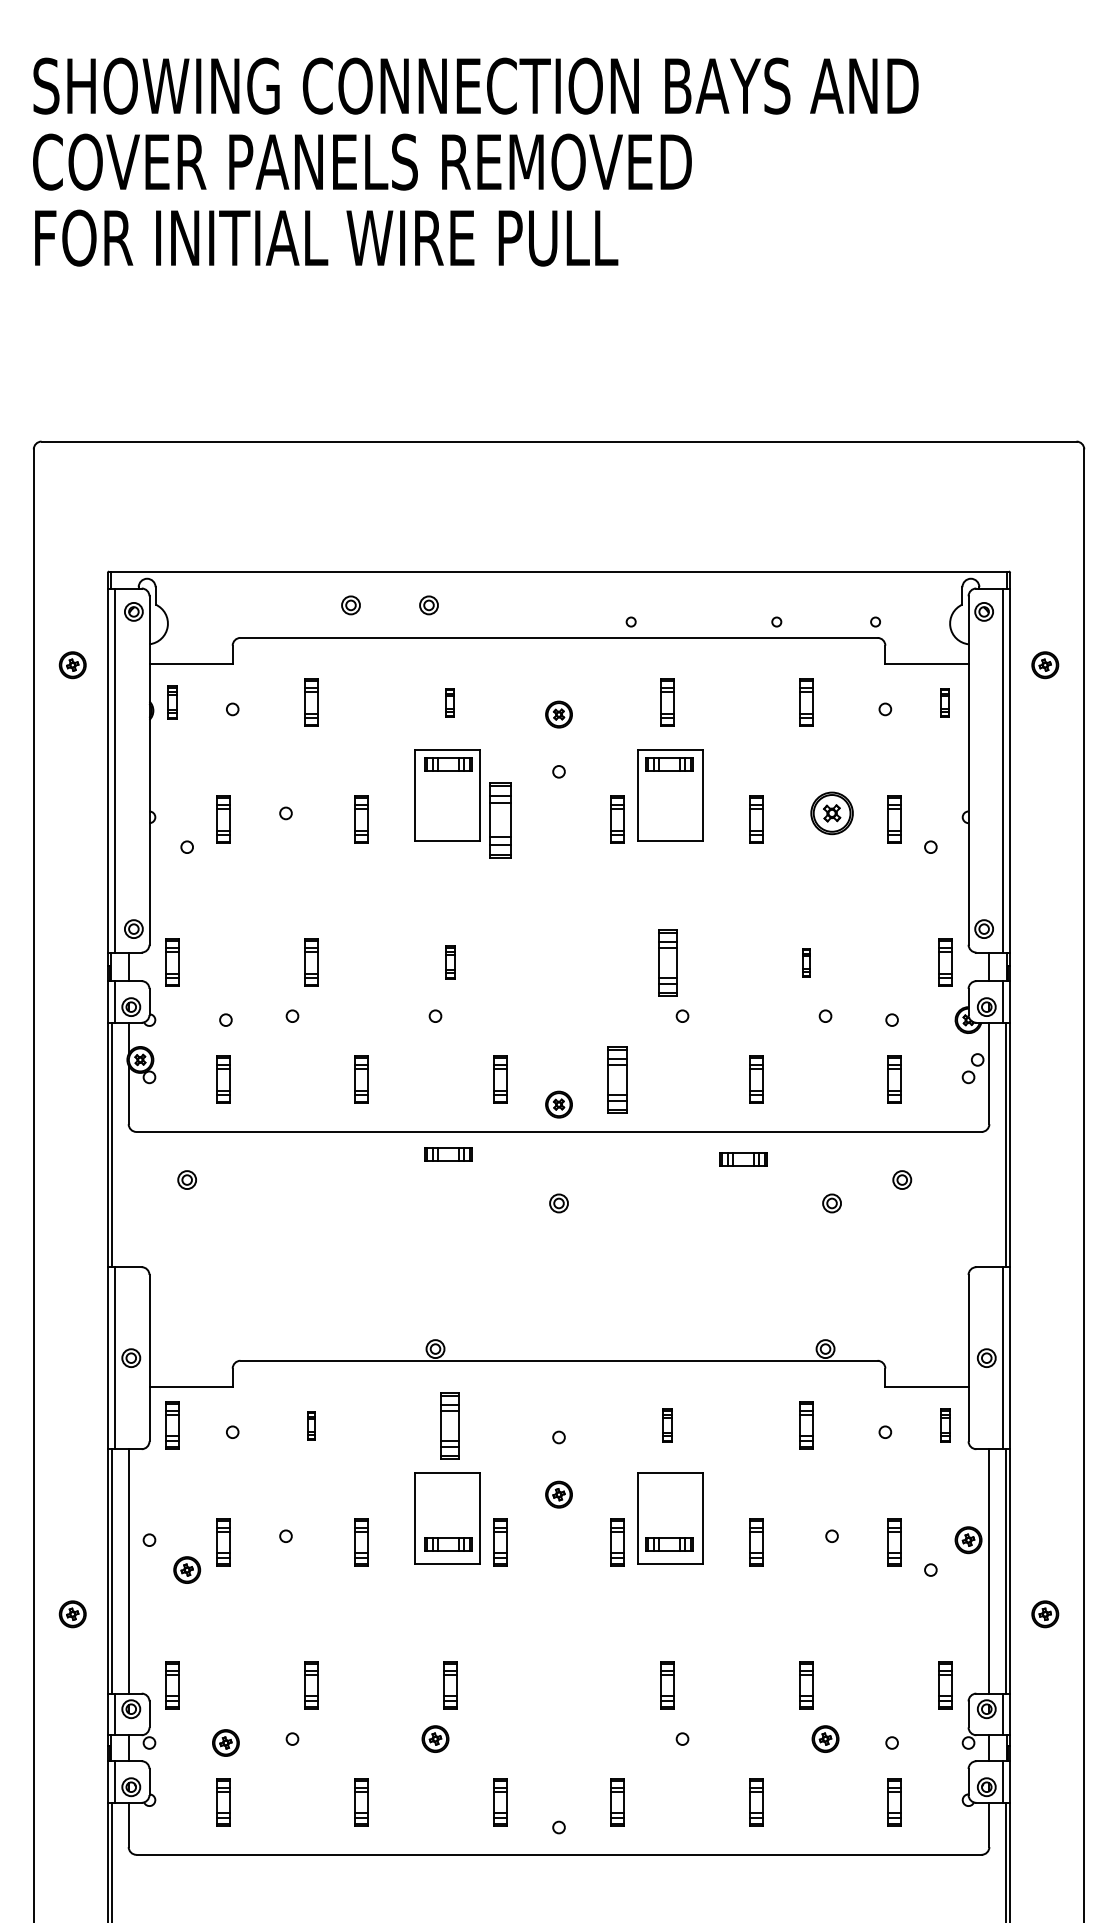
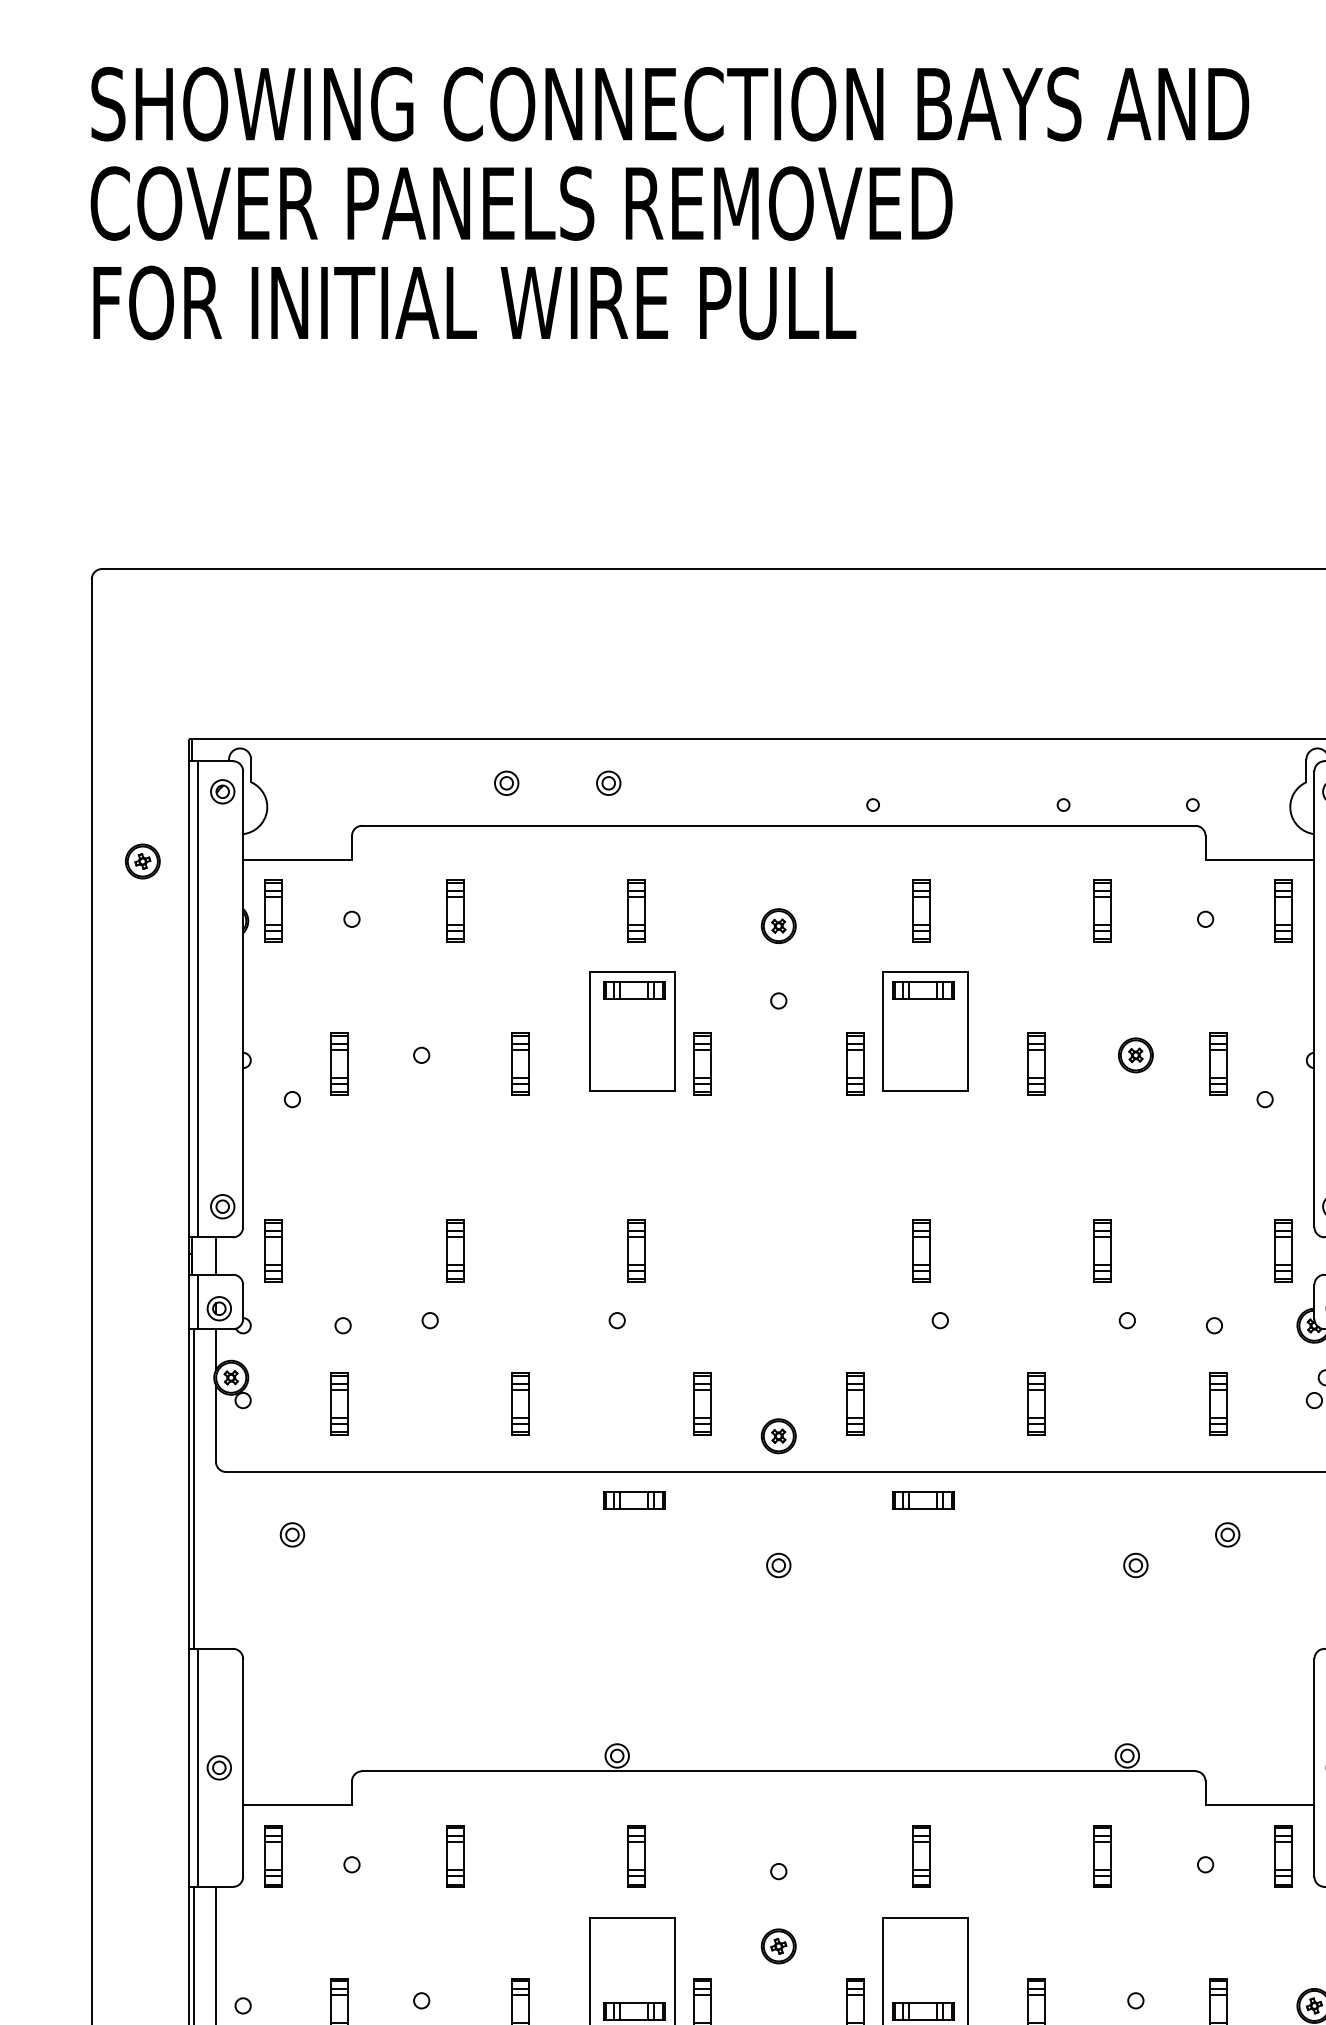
part: (172, 702) -> (273, 910), size x1.43
part: (450, 702) -> (636, 910), size x1.67
part: (945, 702) -> (1284, 910), size x1.67
part: (831, 813) -> (1135, 1055), size x0.62
part: (500, 819) -> (702, 1063), size x0.62
part: (450, 962) -> (636, 1250), size x1.43
part: (667, 962) -> (920, 1250), size x0.71
part: (806, 962) -> (1102, 1250), size x1.67
part: (617, 1079) -> (855, 1403), size x0.71
part: (743, 1159) -> (923, 1501), moved
part: (311, 1425) -> (455, 1855), size x1.67
part: (450, 1425) -> (636, 1855), size x0.71
part: (667, 1425) -> (920, 1855), size x1.43
part: (945, 1425) -> (1284, 1855), size x1.43

